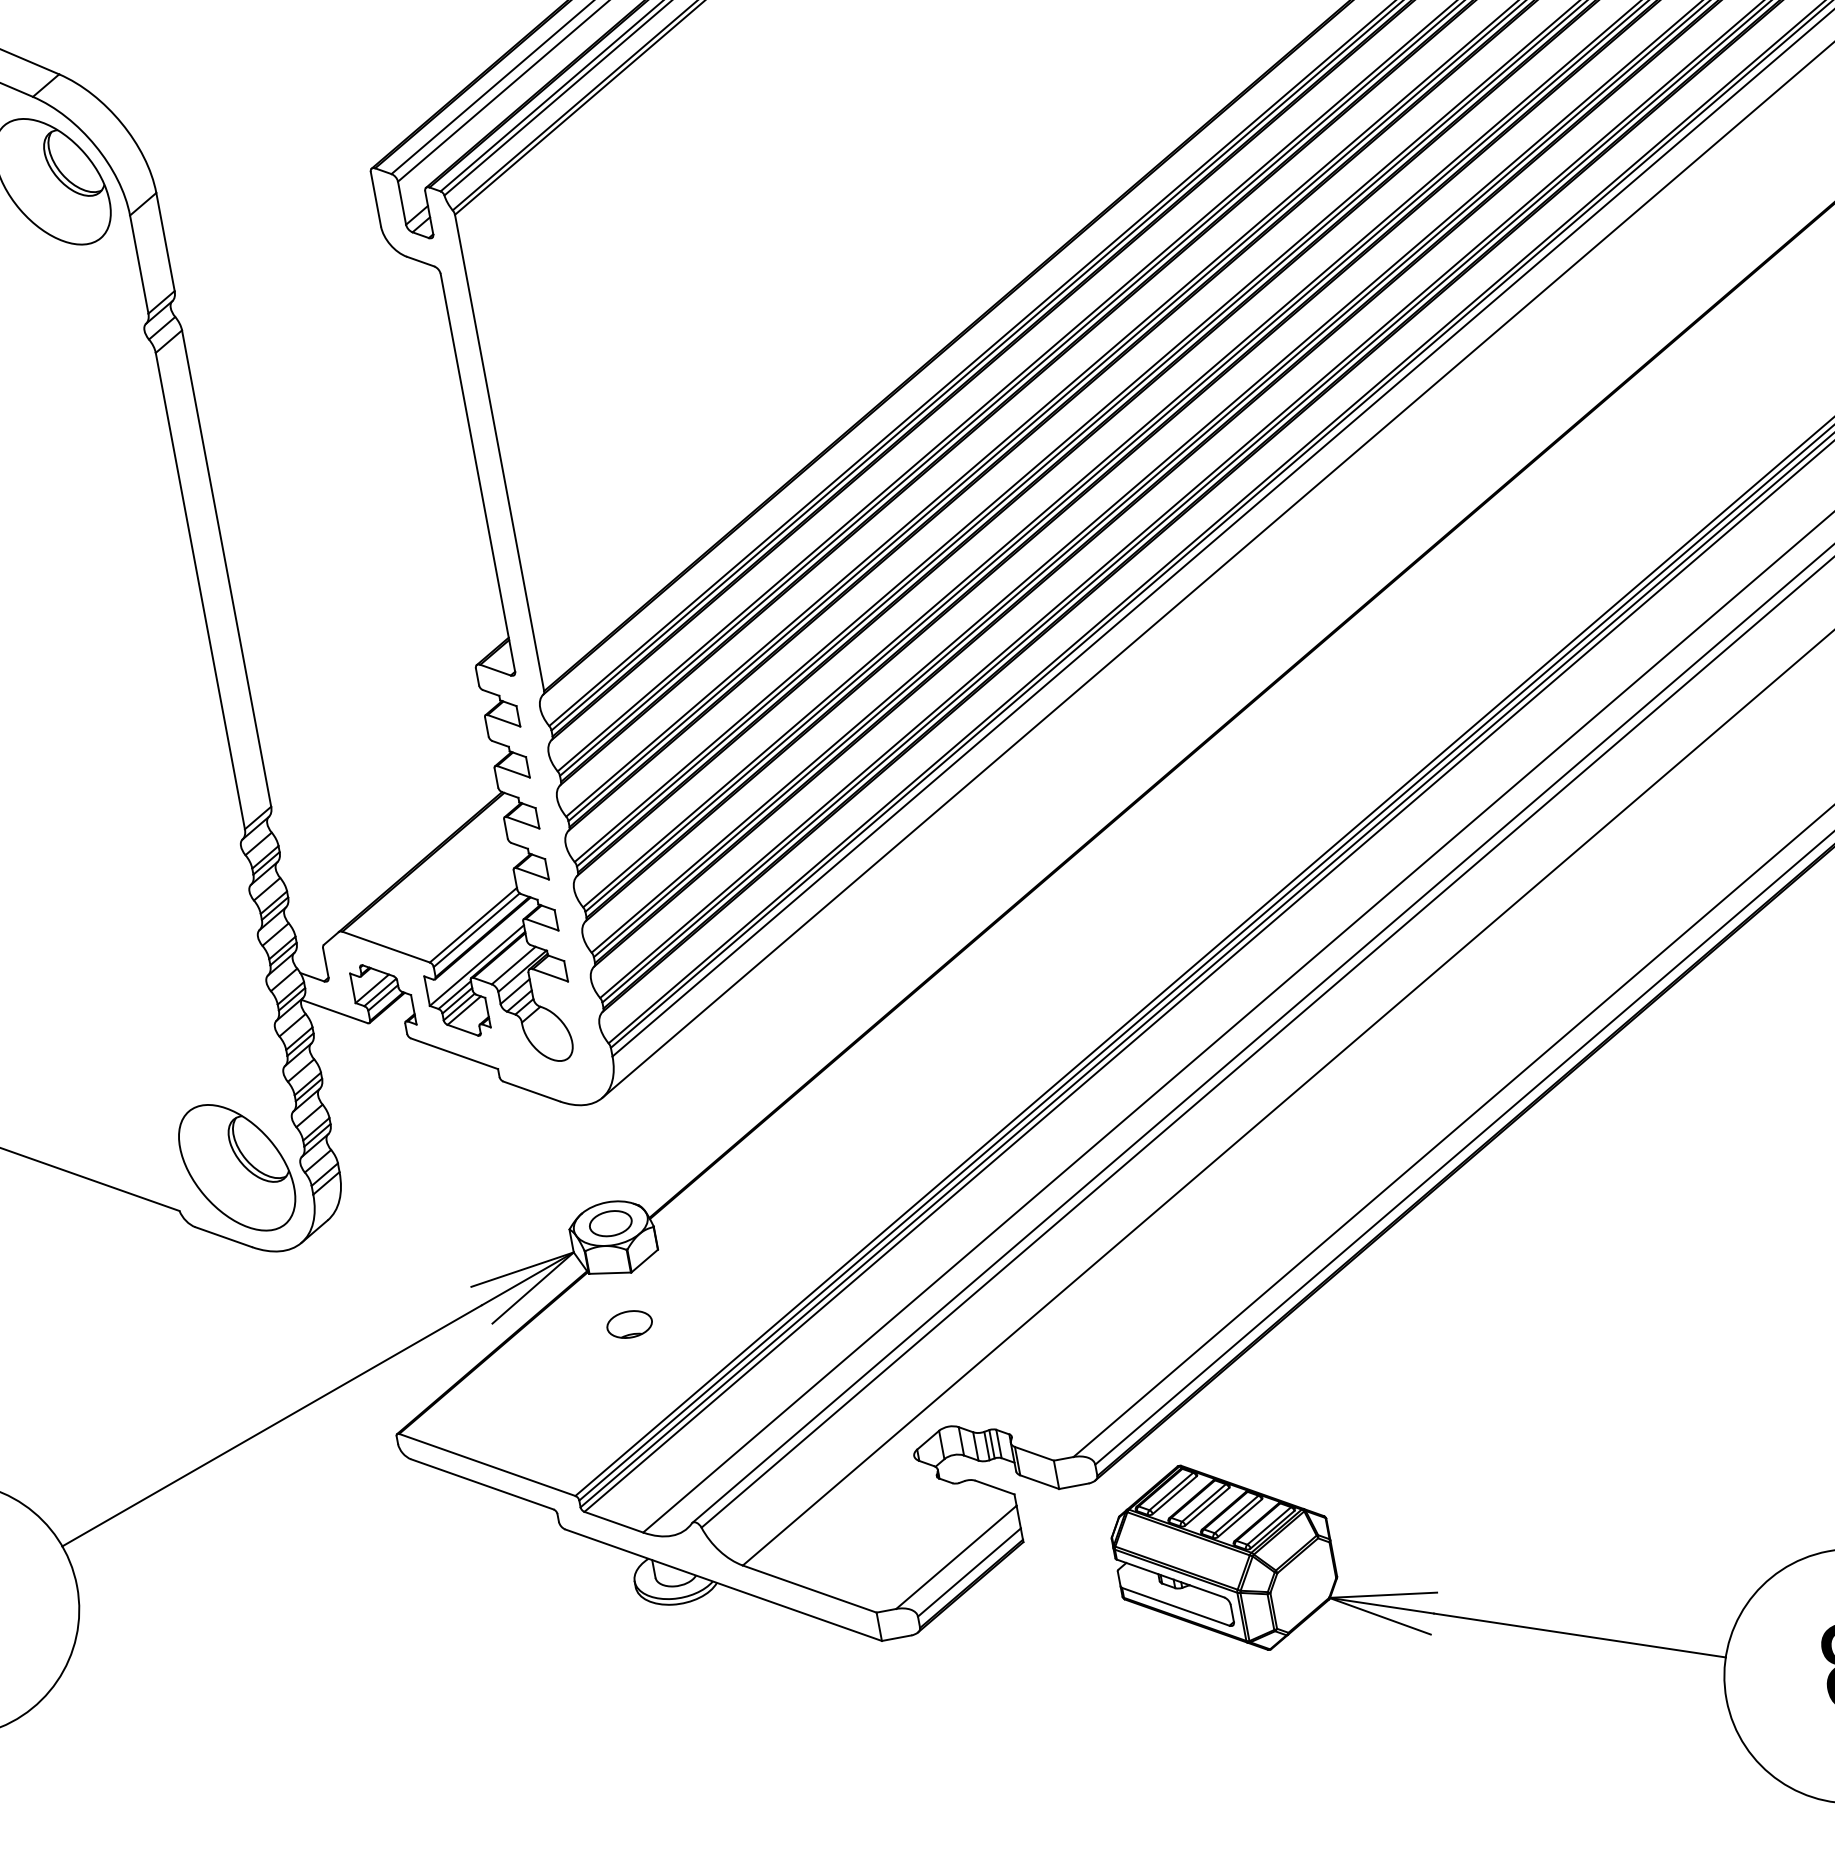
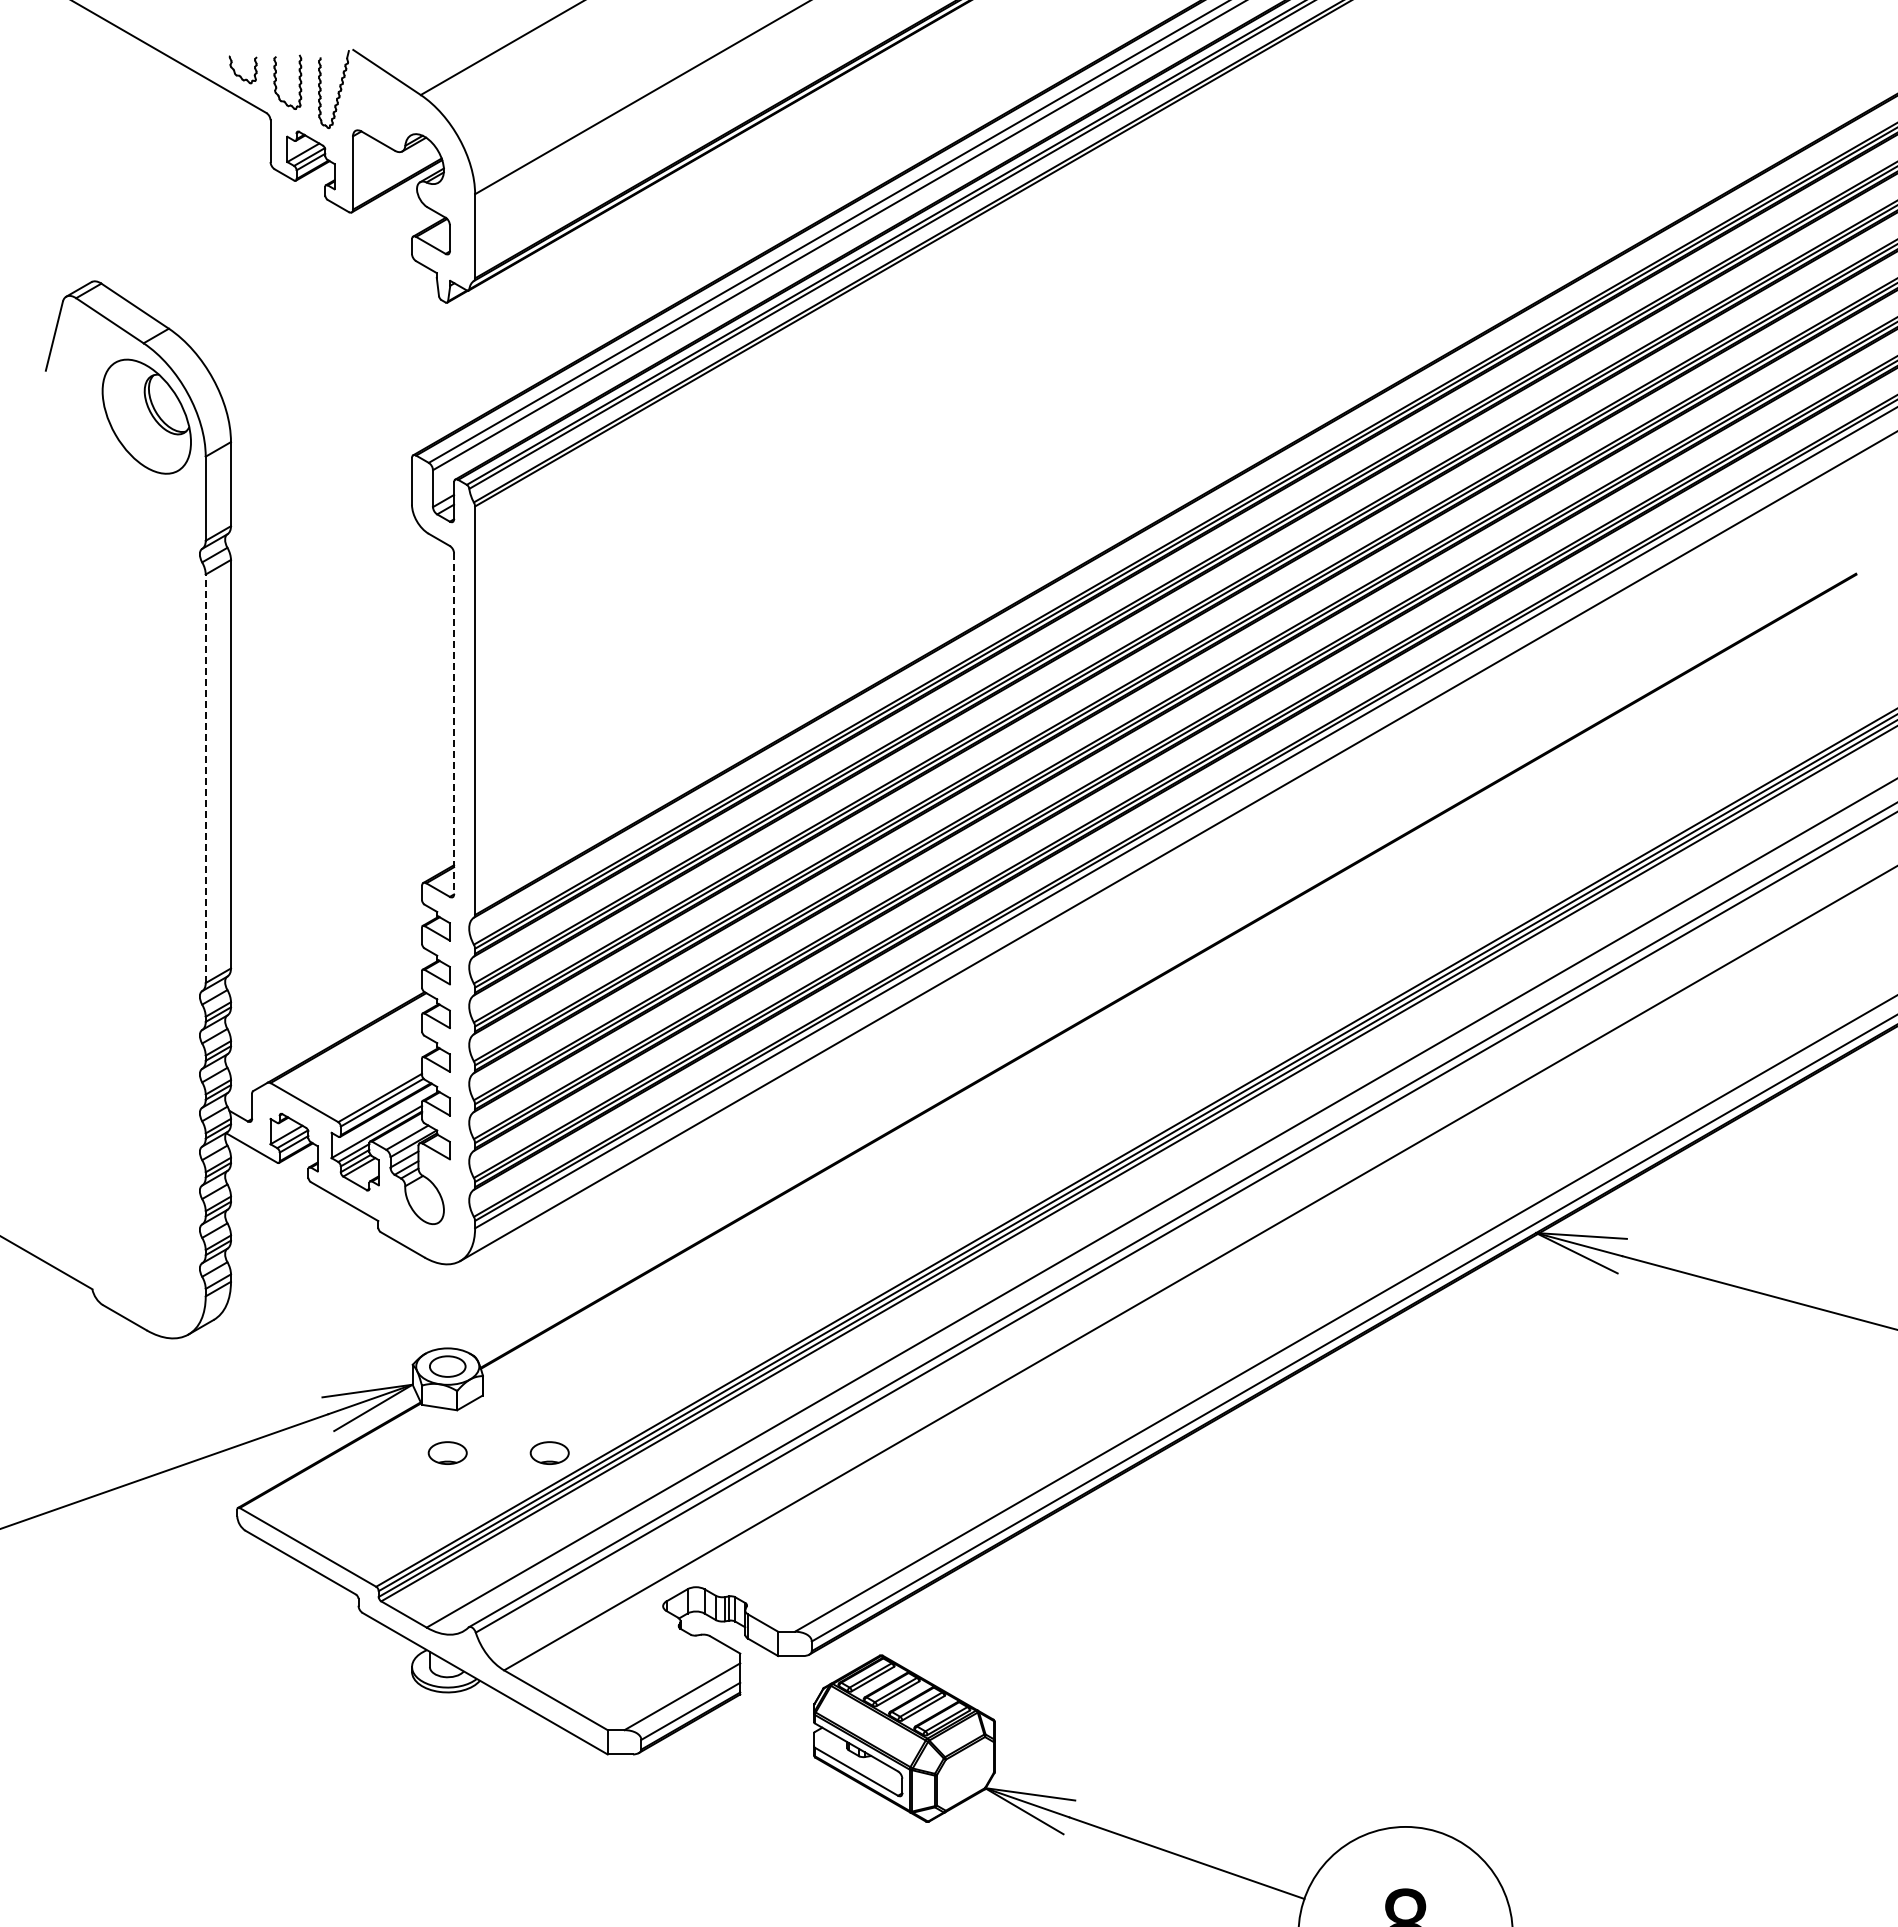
line: (478, 472) -> (454, 723), solid -> dashed
line: (200, 590) -> (205, 778), solid -> dashed
part: (236, 1168) -> (146, 1262), removed
part: (748, 1301) -> (549, 1452), added

